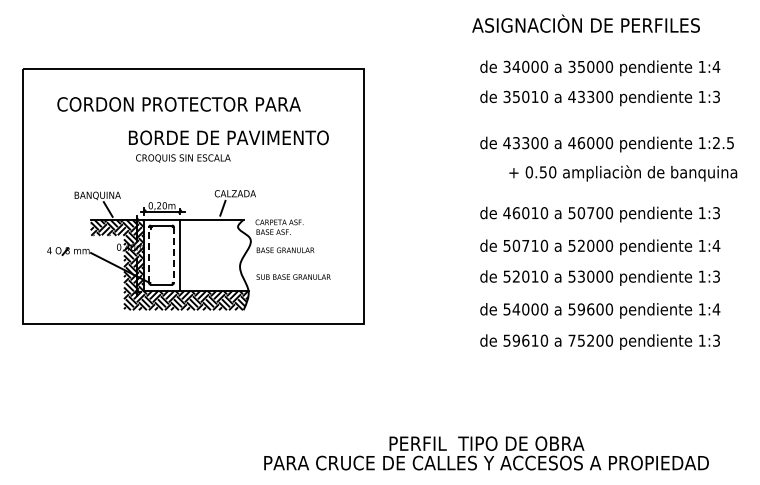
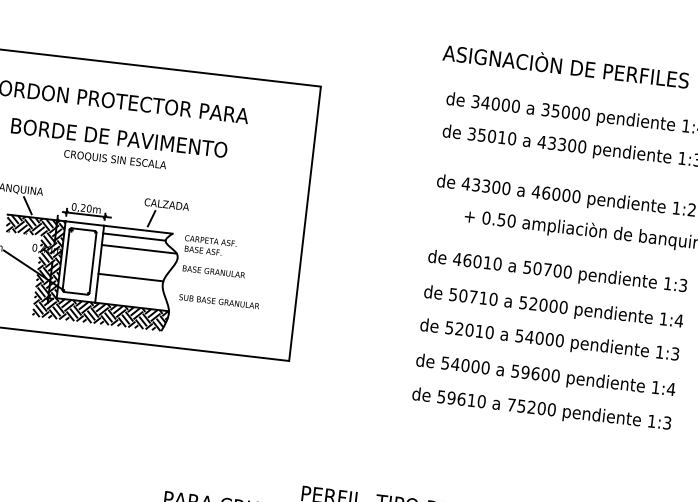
text: (228, 137) -> (119, 137), moved
line: (209, 226) -> (134, 236), added
line: (214, 237) -> (138, 249), added
line: (149, 255) -> (66, 260), dashed -> solid
line: (173, 255) -> (92, 263), dashed -> solid
line: (210, 264) -> (131, 277), added
text: (581, 276) -> (529, 336), 53000 -> 54000

